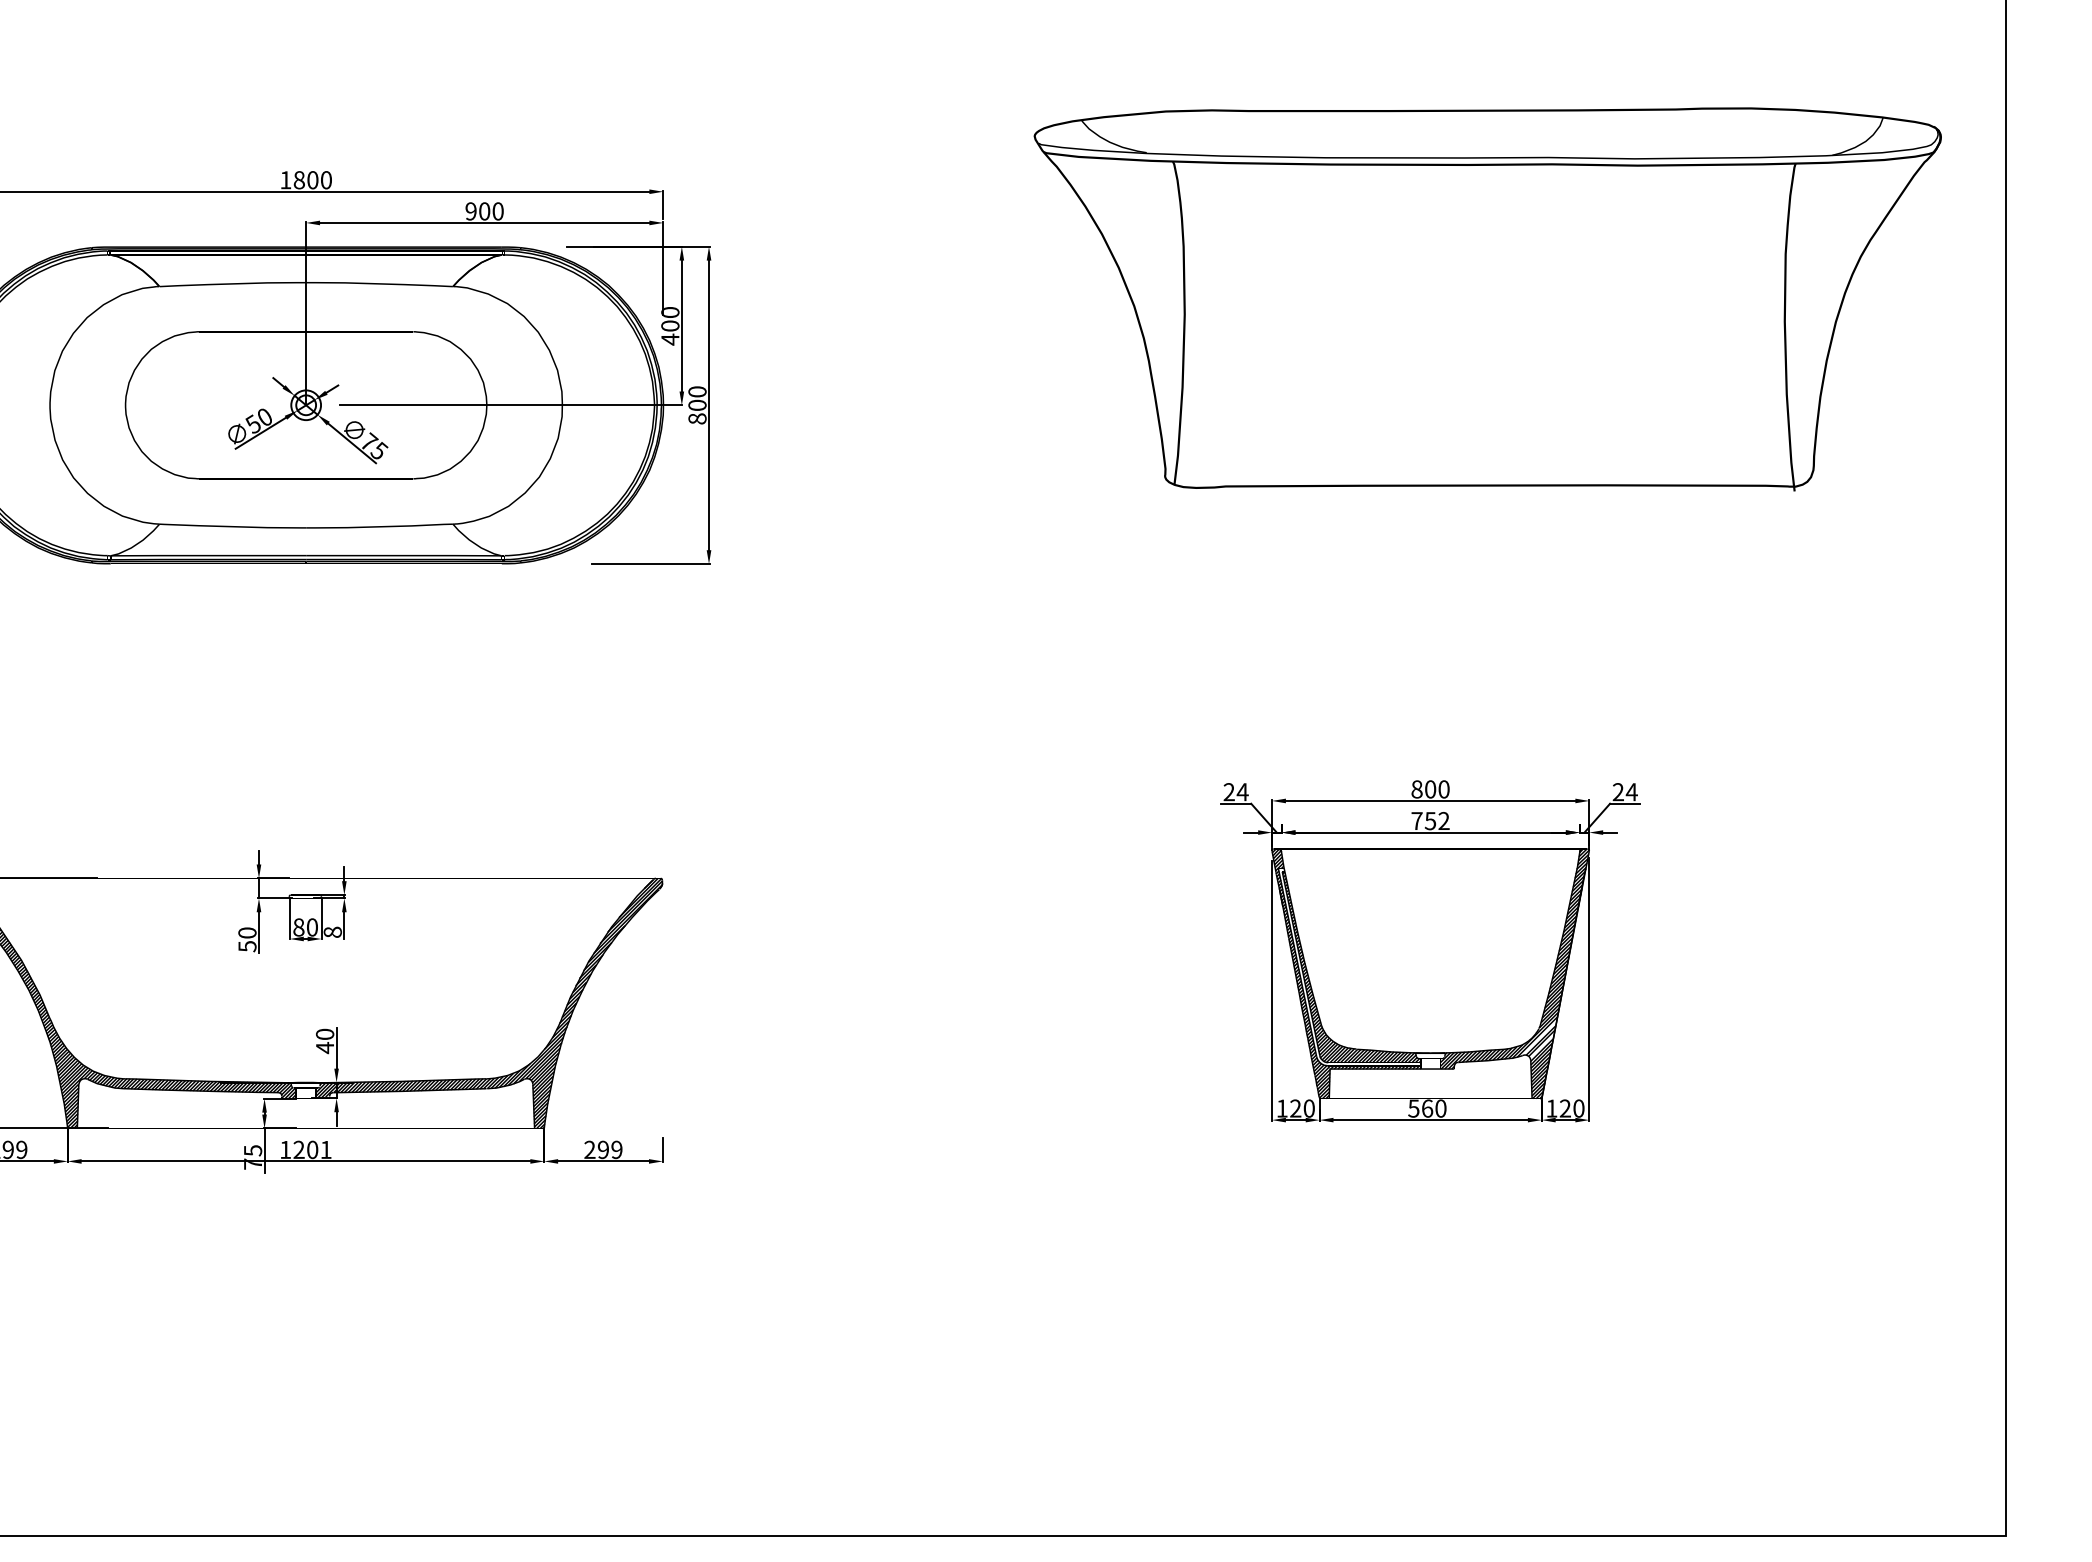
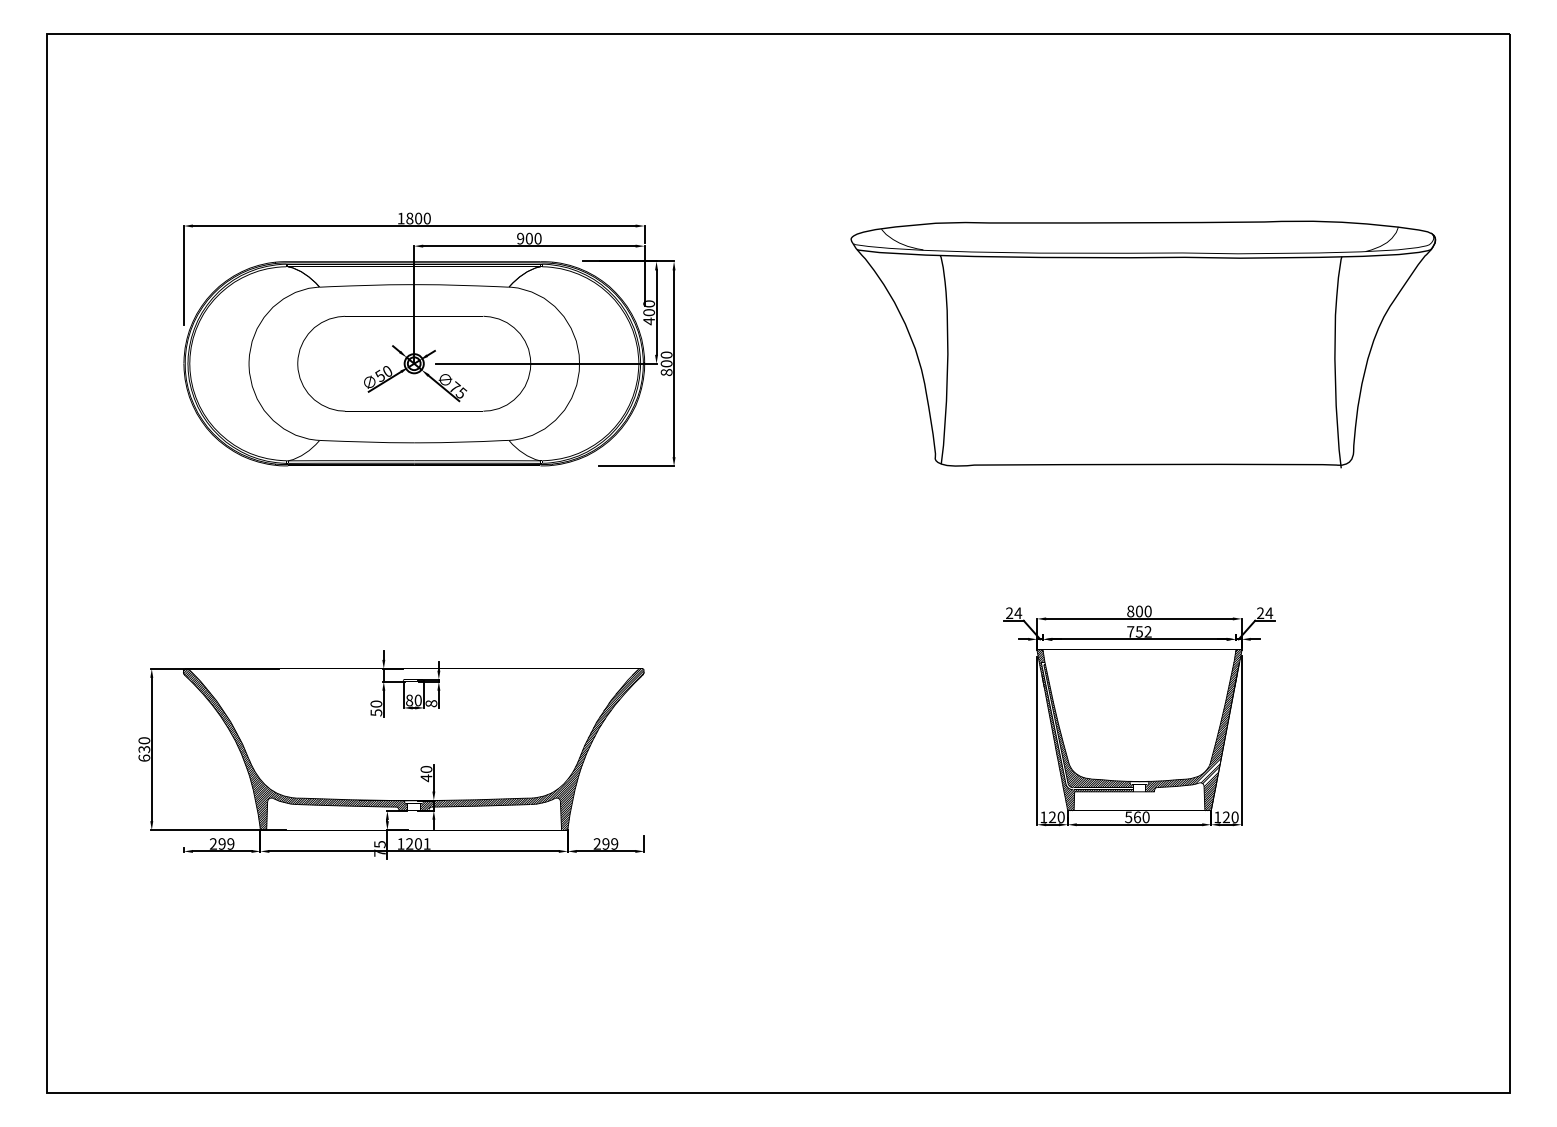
part: (1488, 299) -> (1143, 344), moved

